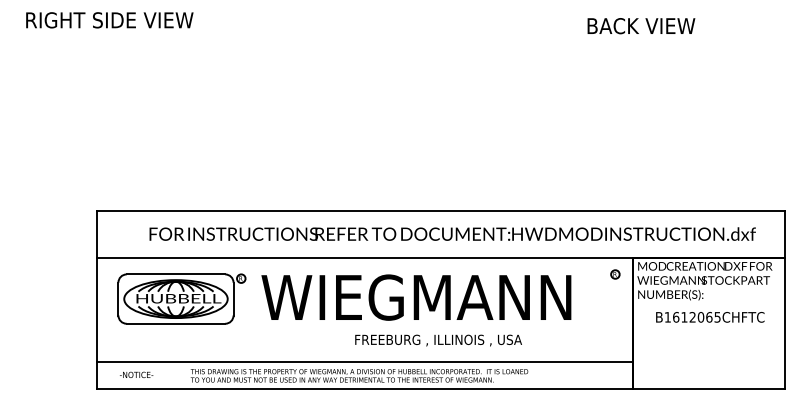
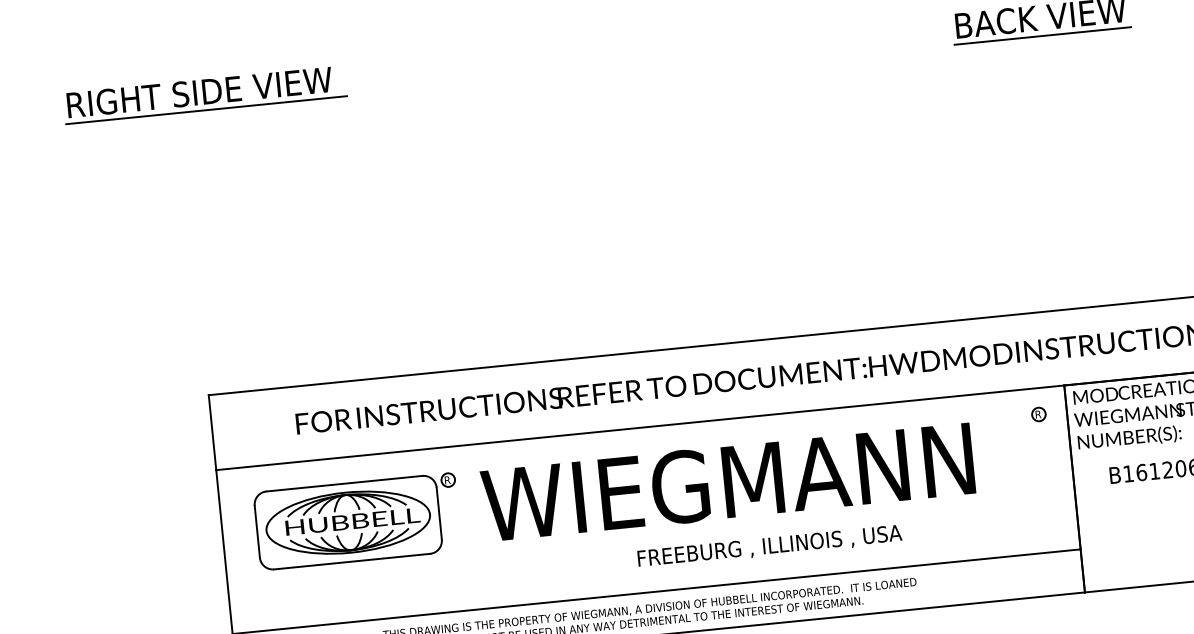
line: (112, 31) -> (205, 109), added
line: (641, 37) -> (1042, 35), added

